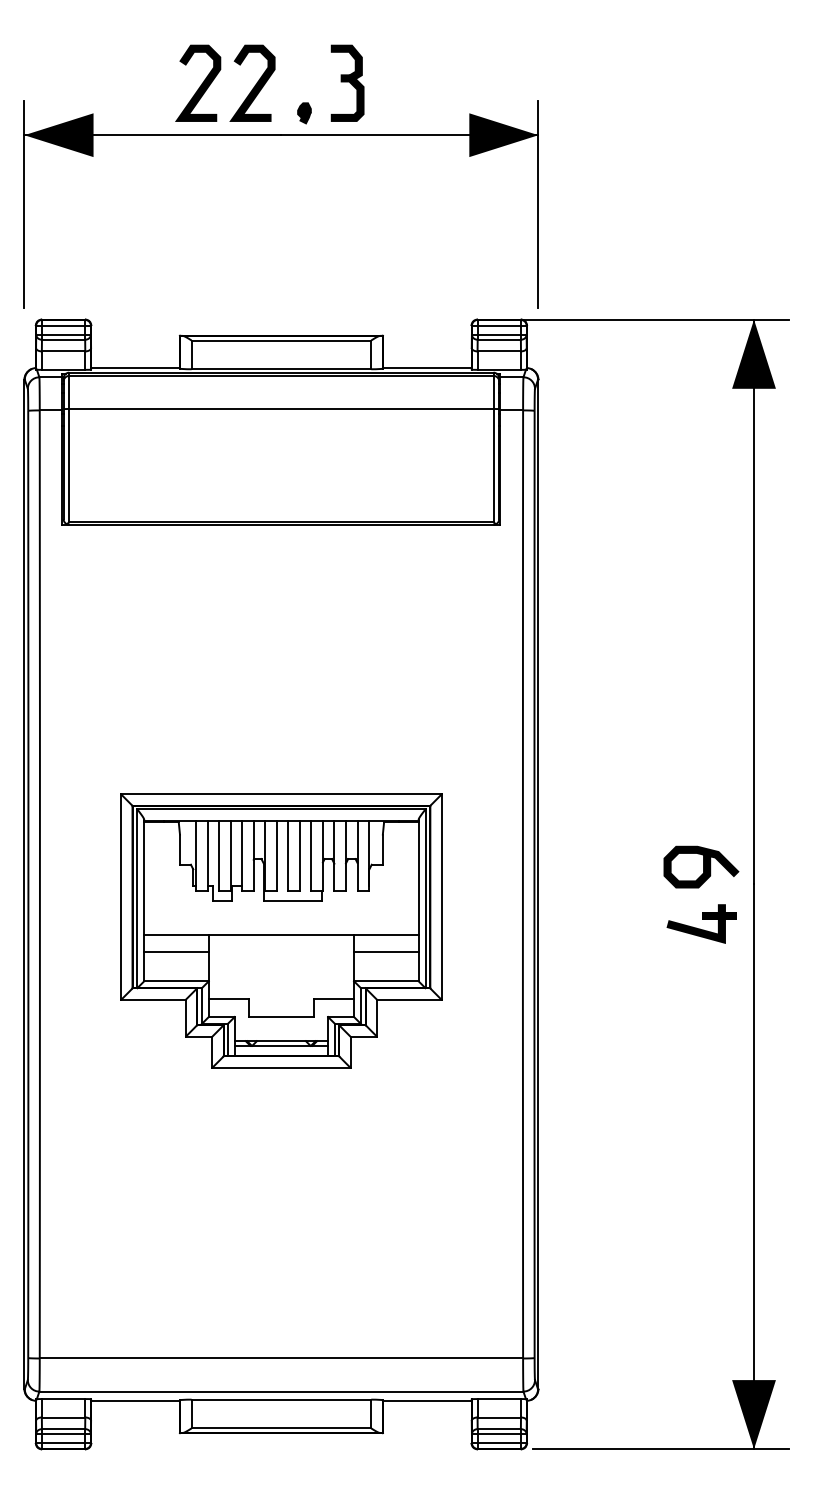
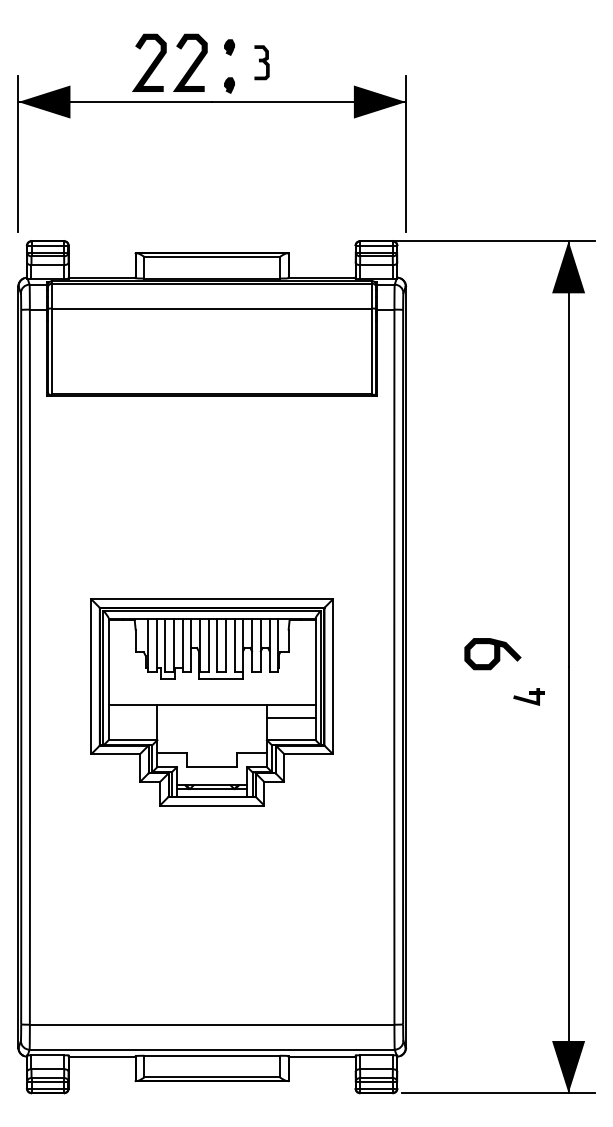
part: (304, 62) -> (229, 47), added
part: (346, 82) -> (261, 62), size x0.6
curve: (703, 867) -> (494, 654), moved
part: (700, 923) -> (528, 696), size x0.6
line: (175, 952) -> (132, 718), removed

